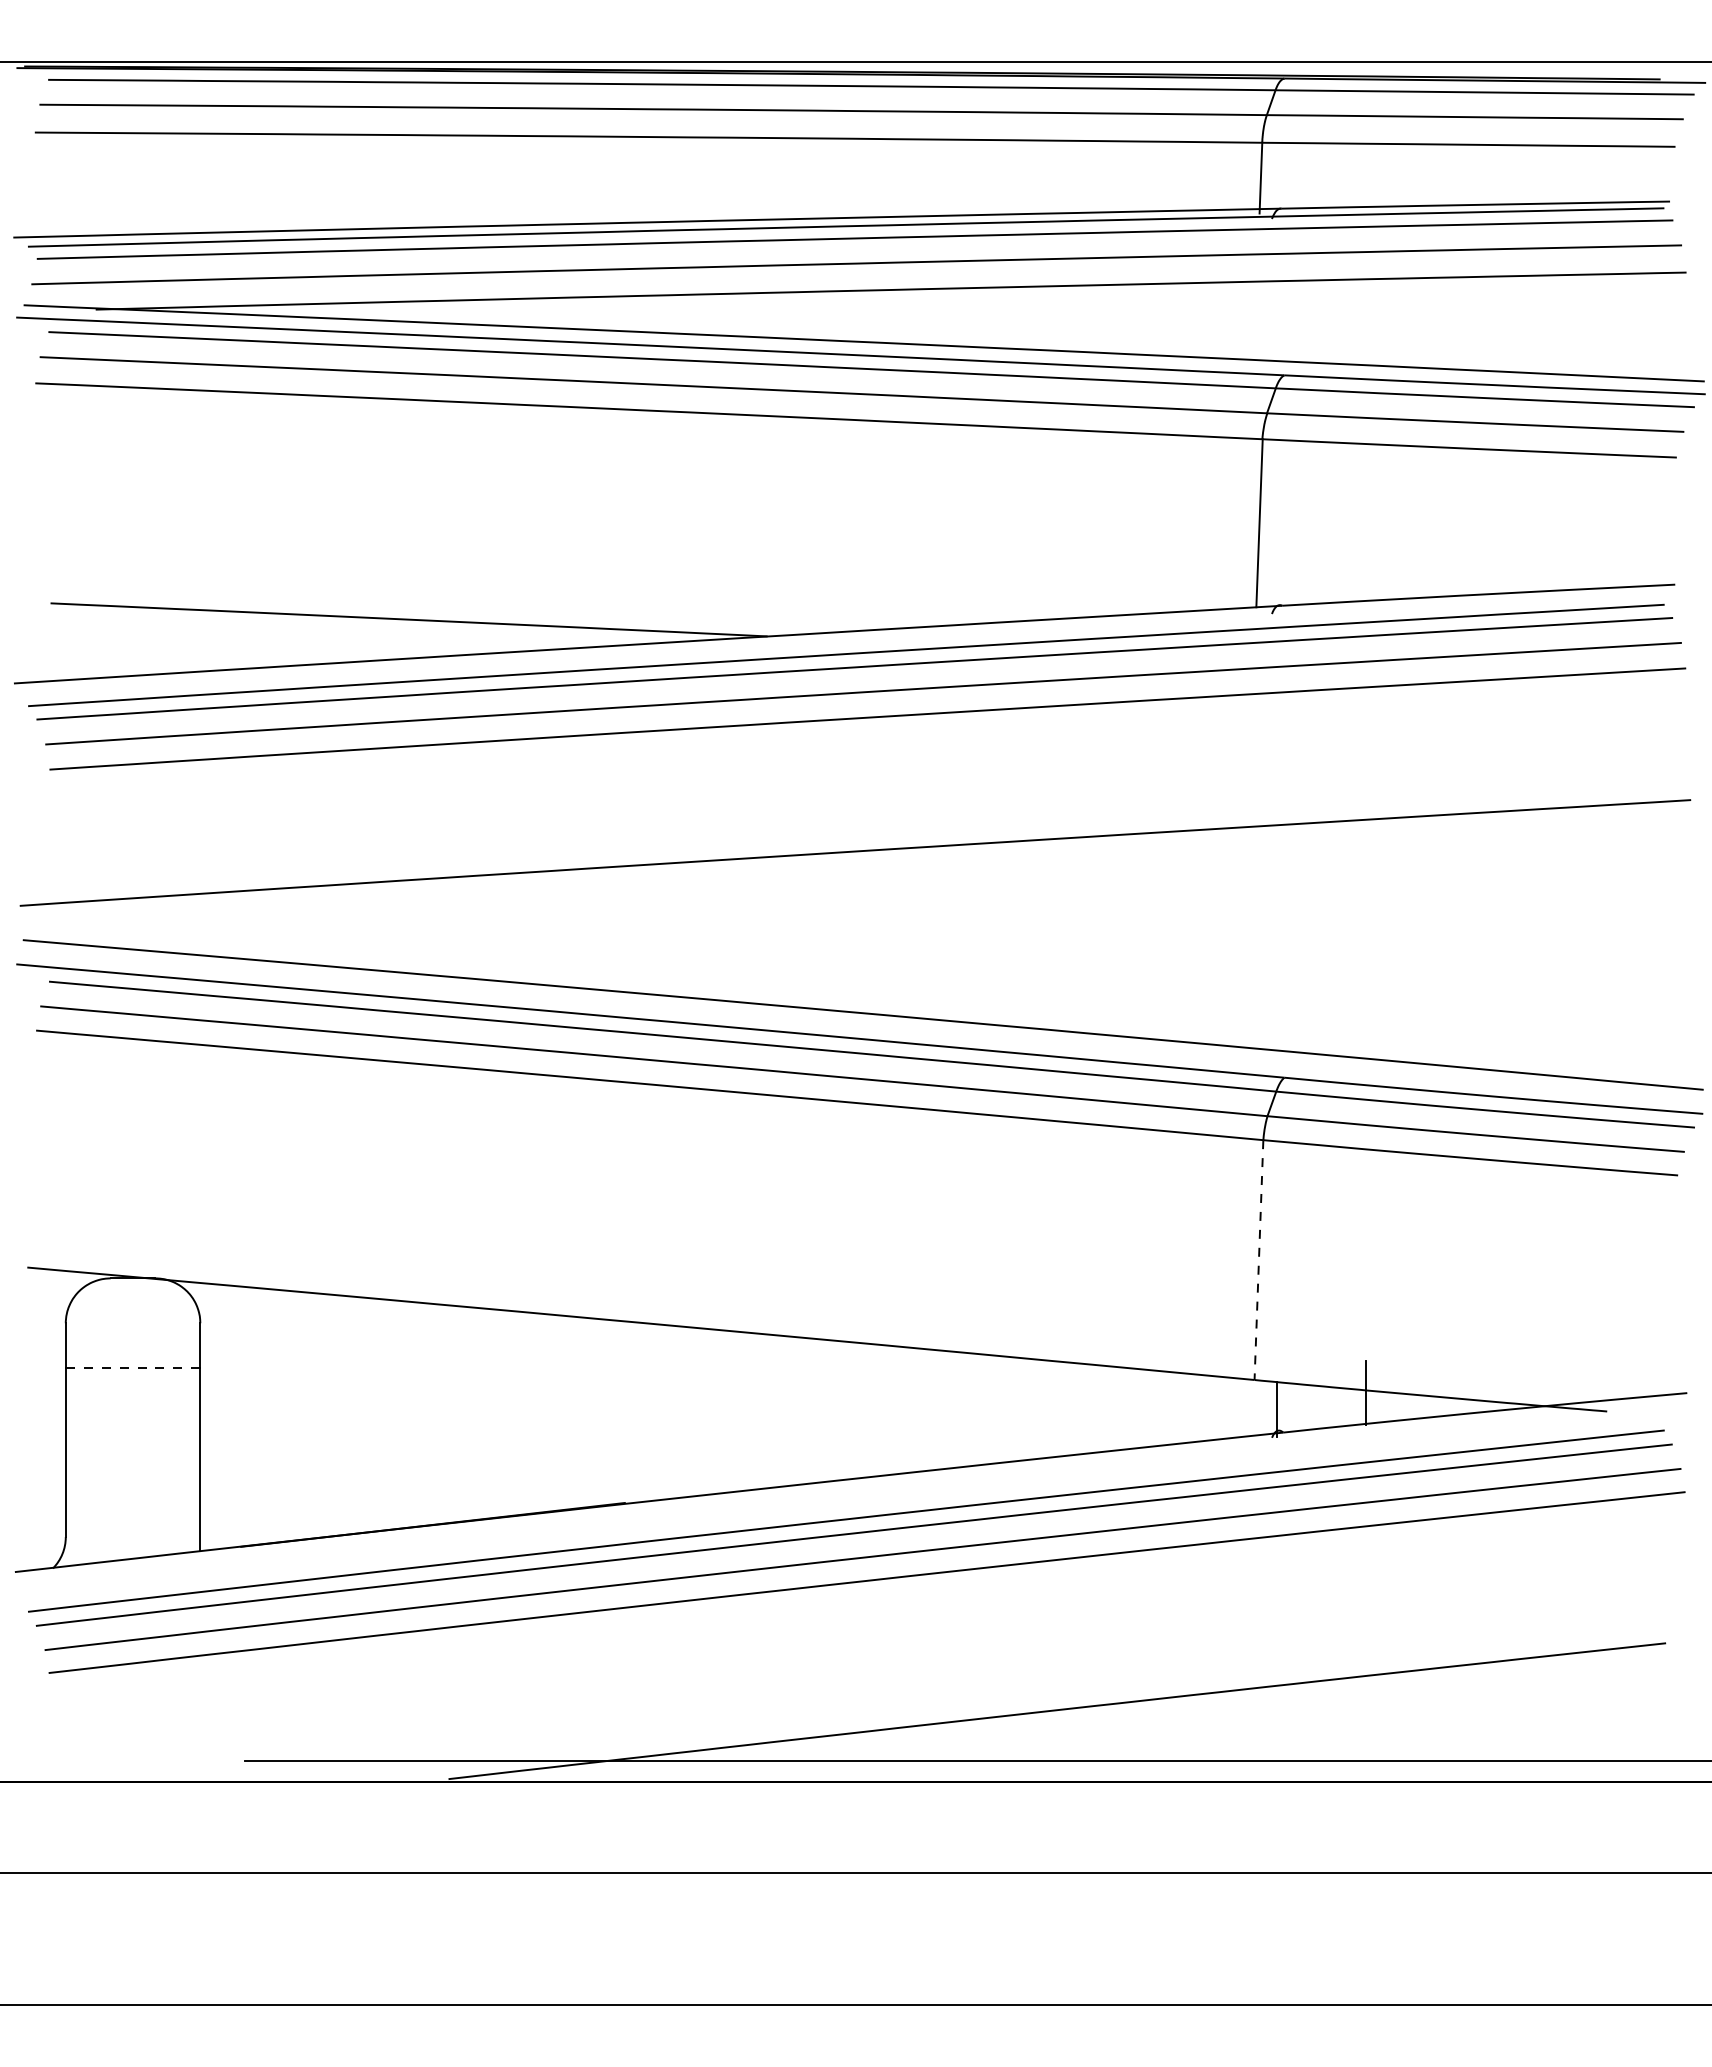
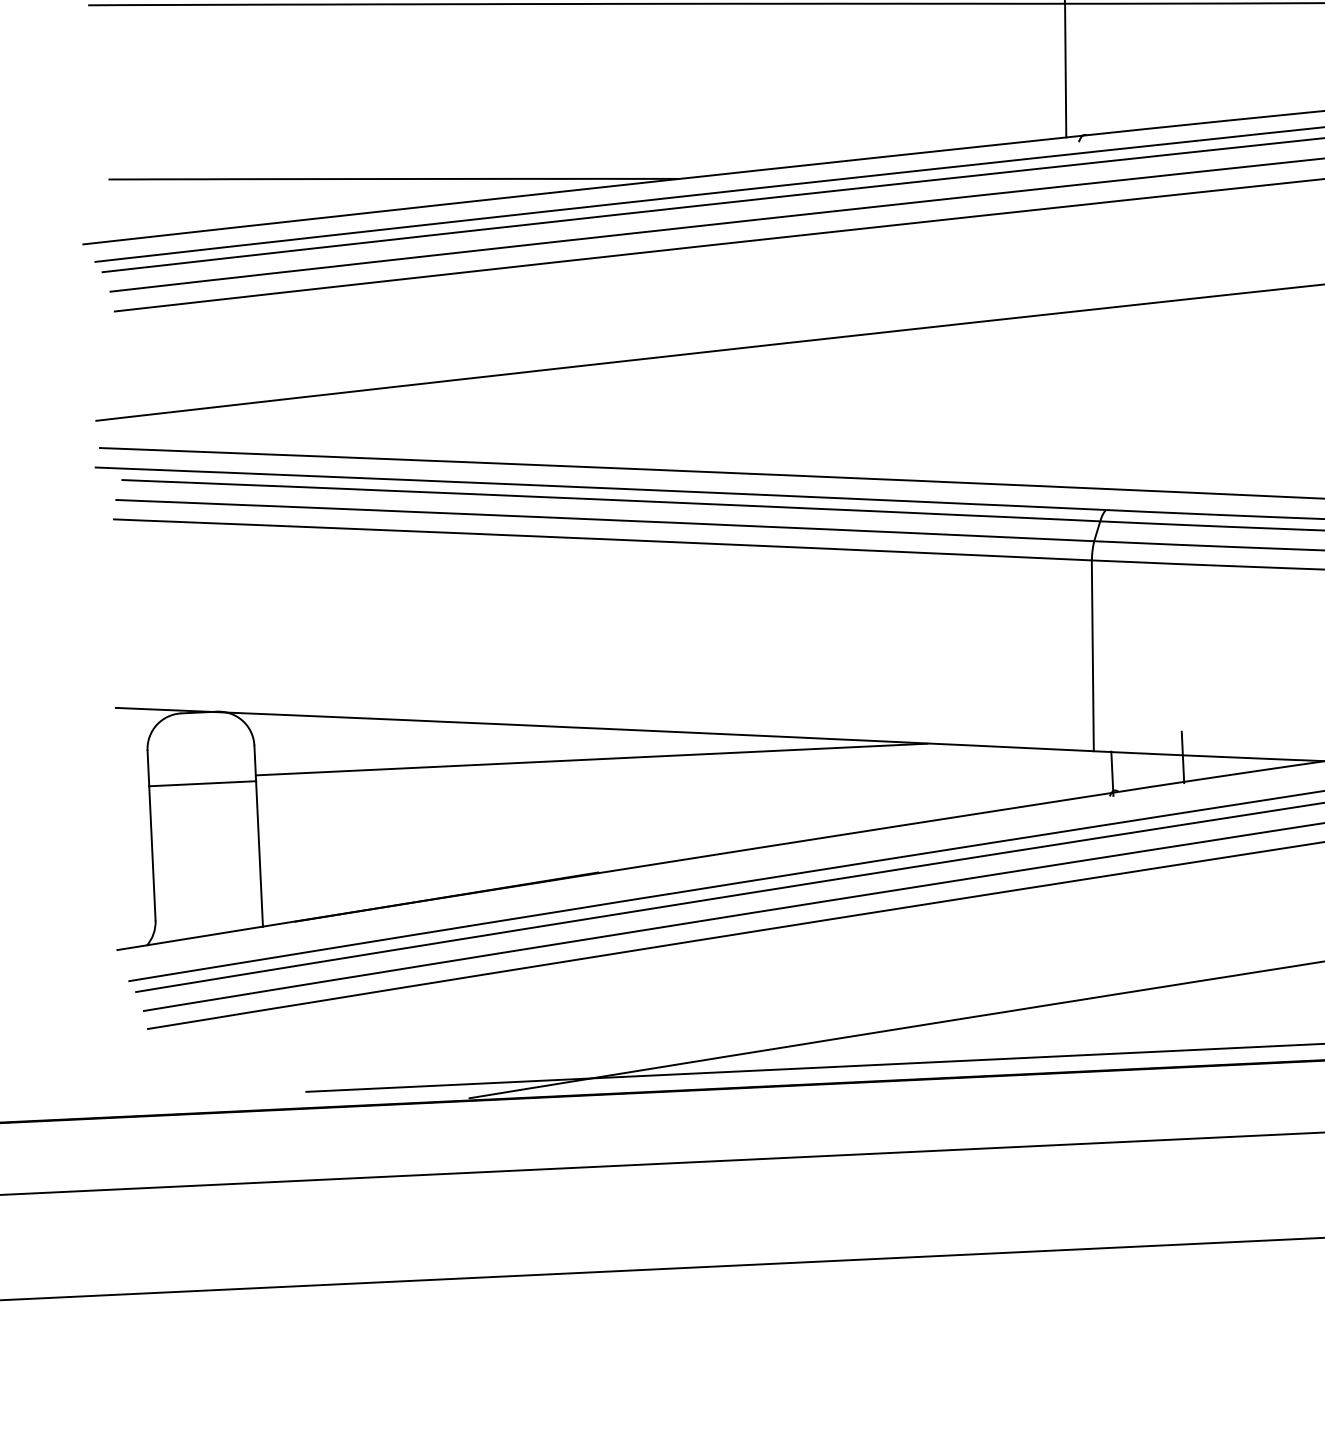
line: (1258, 1260) -> (1092, 656), dashed -> solid
line: (622, 1360) -> (591, 759), added
line: (132, 1368) -> (202, 784), dashed -> solid

